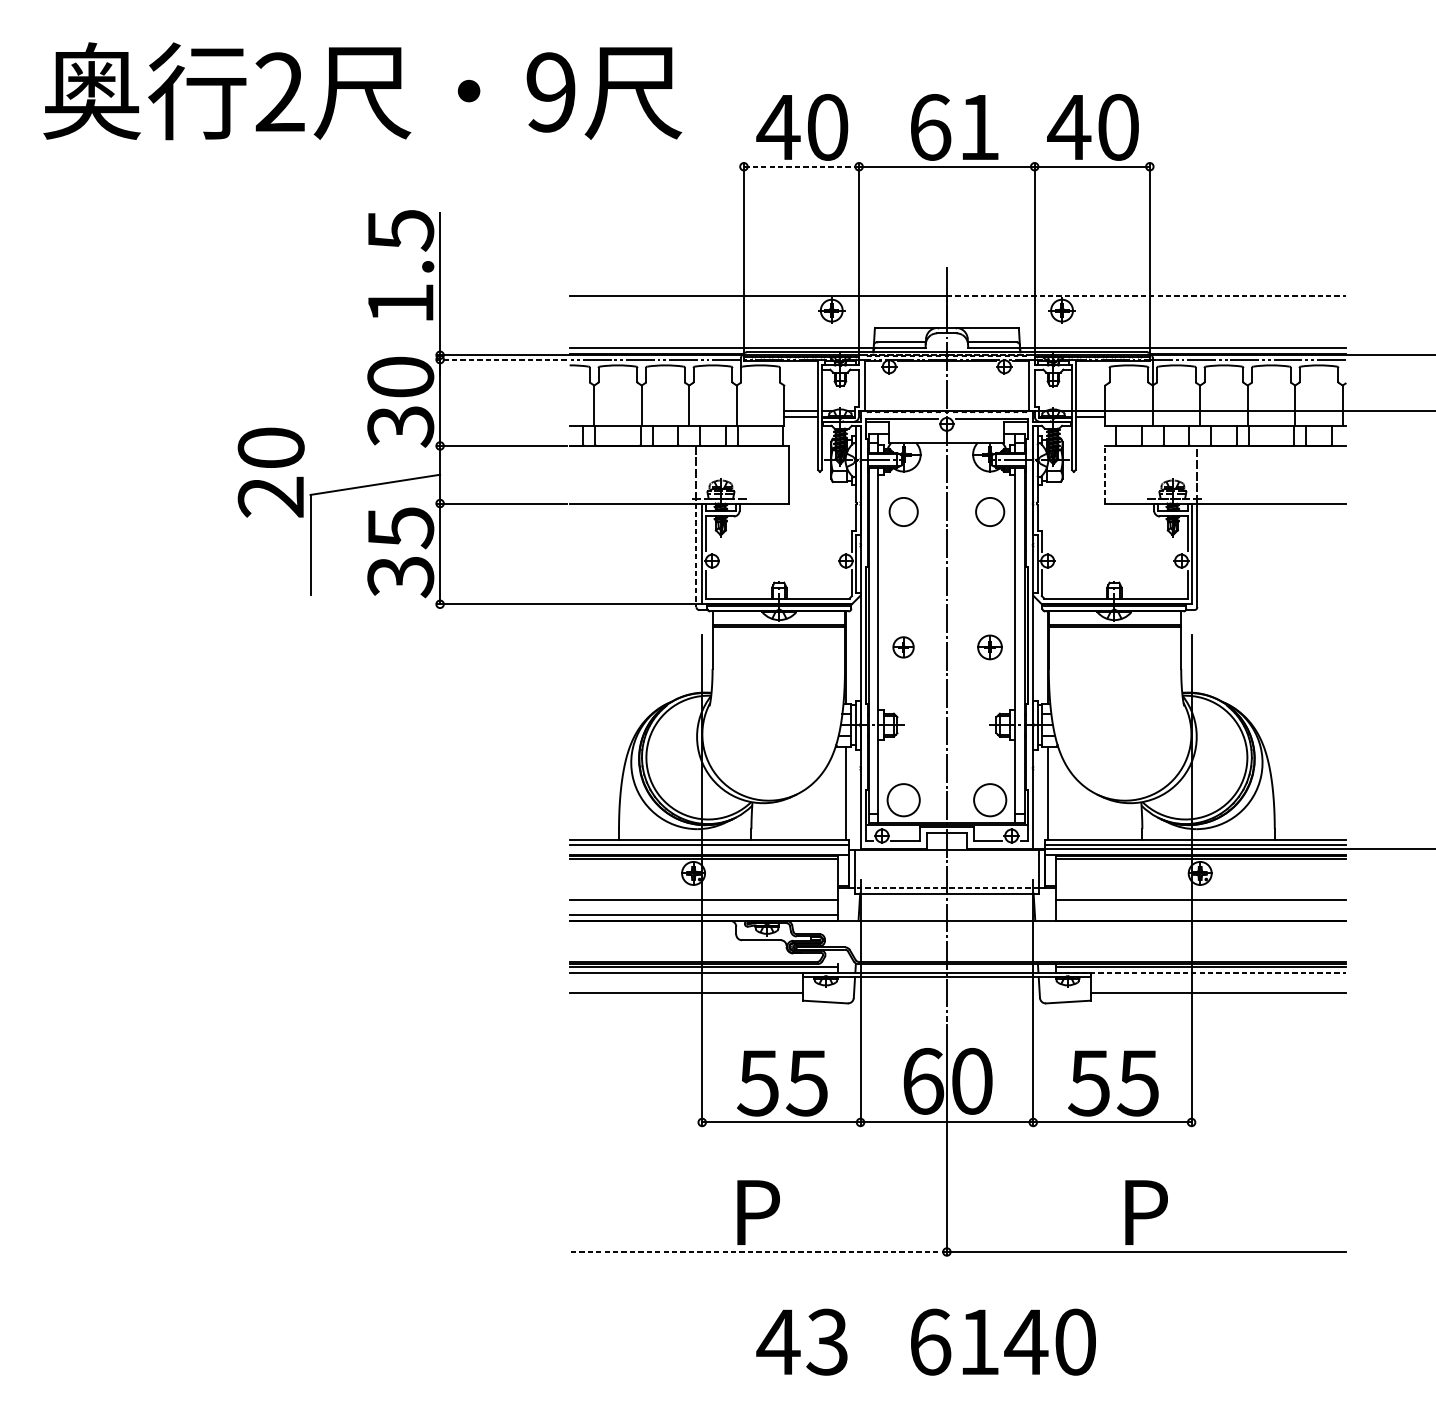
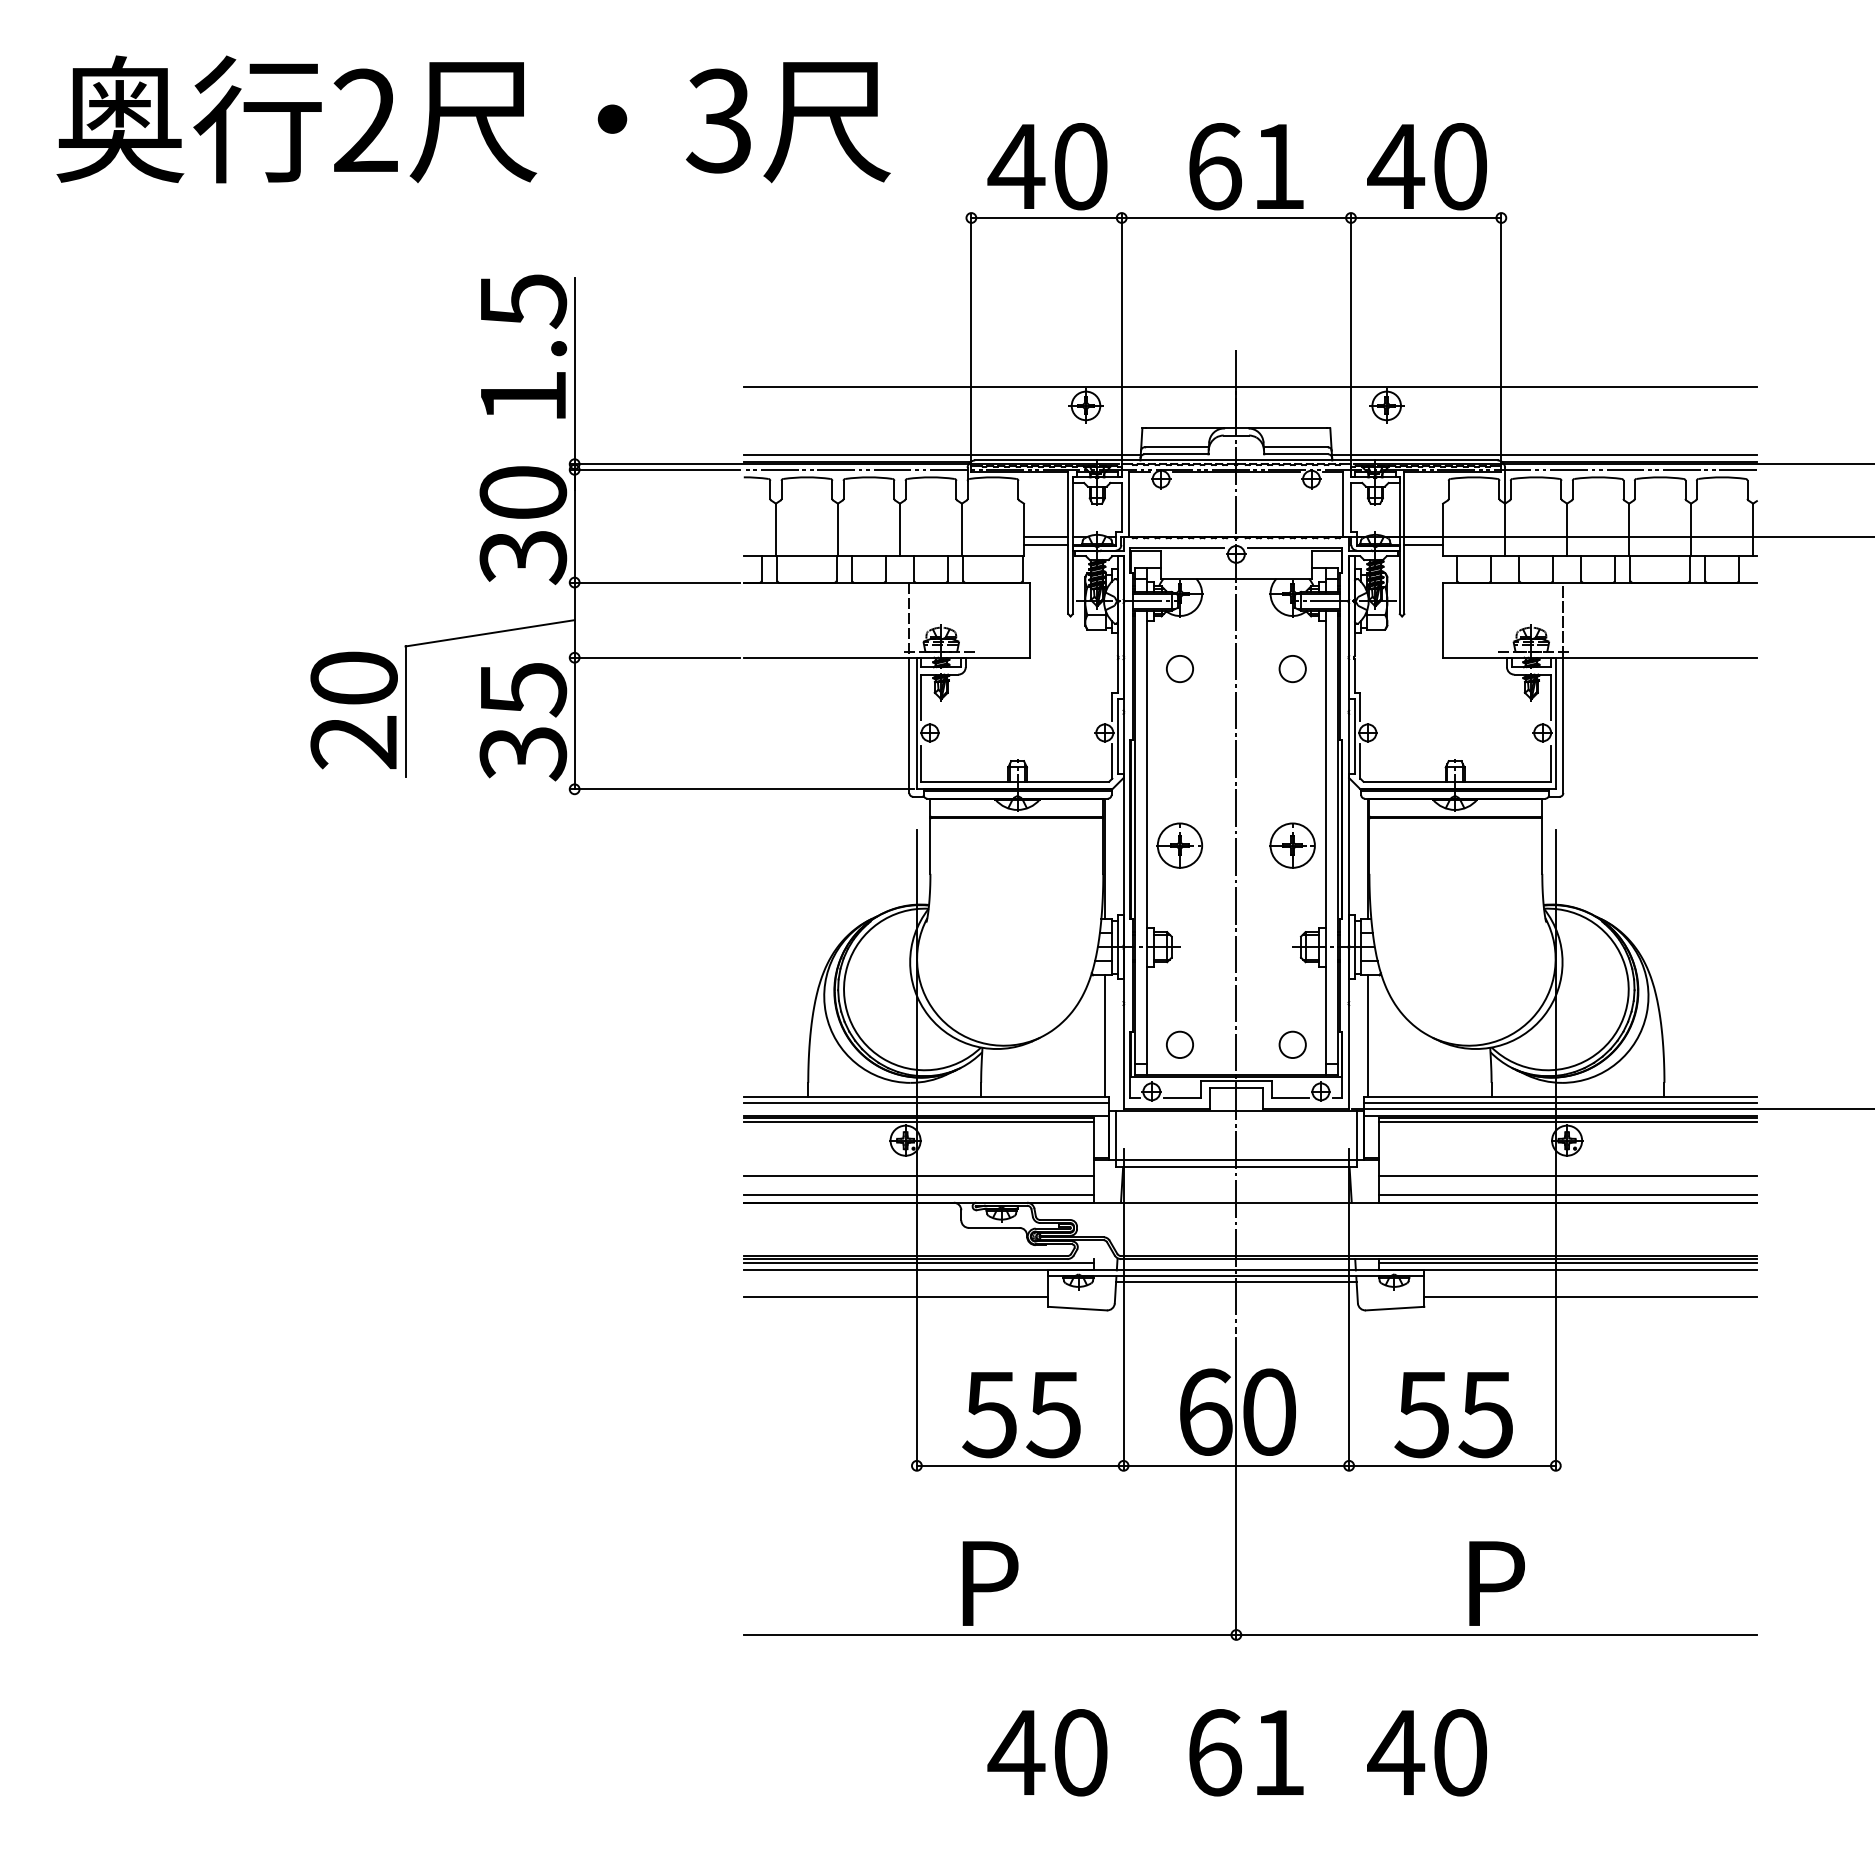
text: (550, 92) -> (718, 120), 9 -> 3
line: (801, 167) -> (1046, 218), dashed -> solid
line: (1146, 296) -> (1497, 387), dashed -> solid
line: (502, 359) -> (655, 469), dashed -> solid
text: (270, 472) -> (353, 710), moved
line: (1105, 475) -> (1443, 620), dashed -> solid
circle: (903, 512) -> (1179, 669), size x0.71
circle: (989, 512) -> (1292, 669), size x0.71
line: (696, 555) -> (909, 725), dashed -> solid
part: (903, 647) -> (1179, 845), size x1.67
part: (989, 647) -> (1292, 845), size x1.43
circle: (903, 799) -> (1179, 1044), size x0.62
circle: (989, 799) -> (1292, 1044), size x0.62
line: (946, 887) -> (1235, 1159), dashed -> solid
line: (1200, 915) -> (1567, 1195), added
line: (1201, 972) -> (1568, 1270), dashed -> solid
line: (947, 982) -> (1236, 1282), added
line: (757, 1251) -> (989, 1634), dashed -> solid
text: (826, 1342) -> (1079, 1752), 43 -> 40
text: (1049, 1342) -> (1426, 1752), moved

